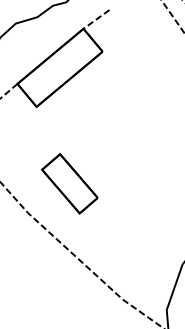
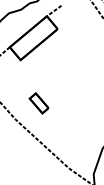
part: (68, 184) -> (38, 103), size x0.6

